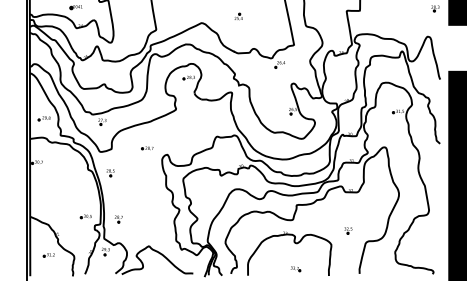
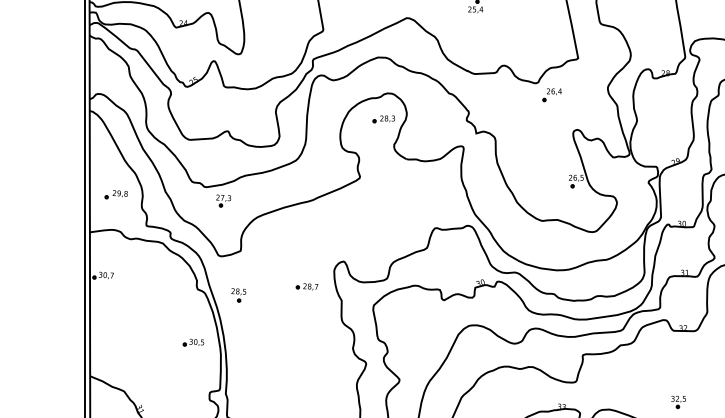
part: (147, 148) -> (307, 286), moved
part: (85, 216) -> (192, 342), moved
part: (118, 219) -> (253, 381), removed

